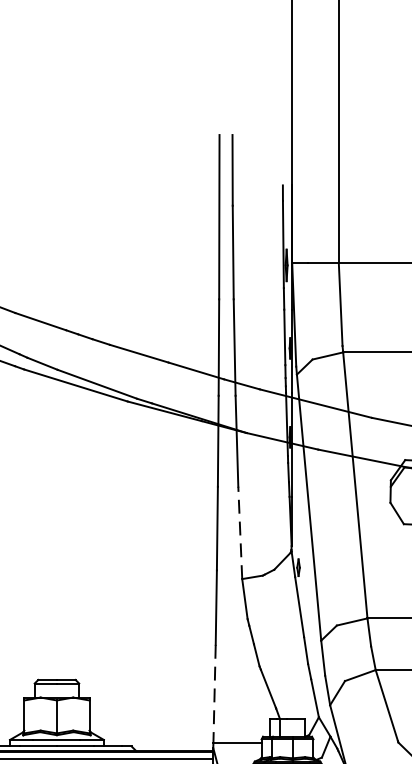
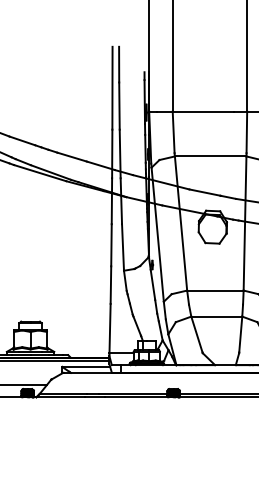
line: (241, 530) -> (123, 246), dashed -> solid
line: (215, 693) -> (110, 328), dashed -> solid

